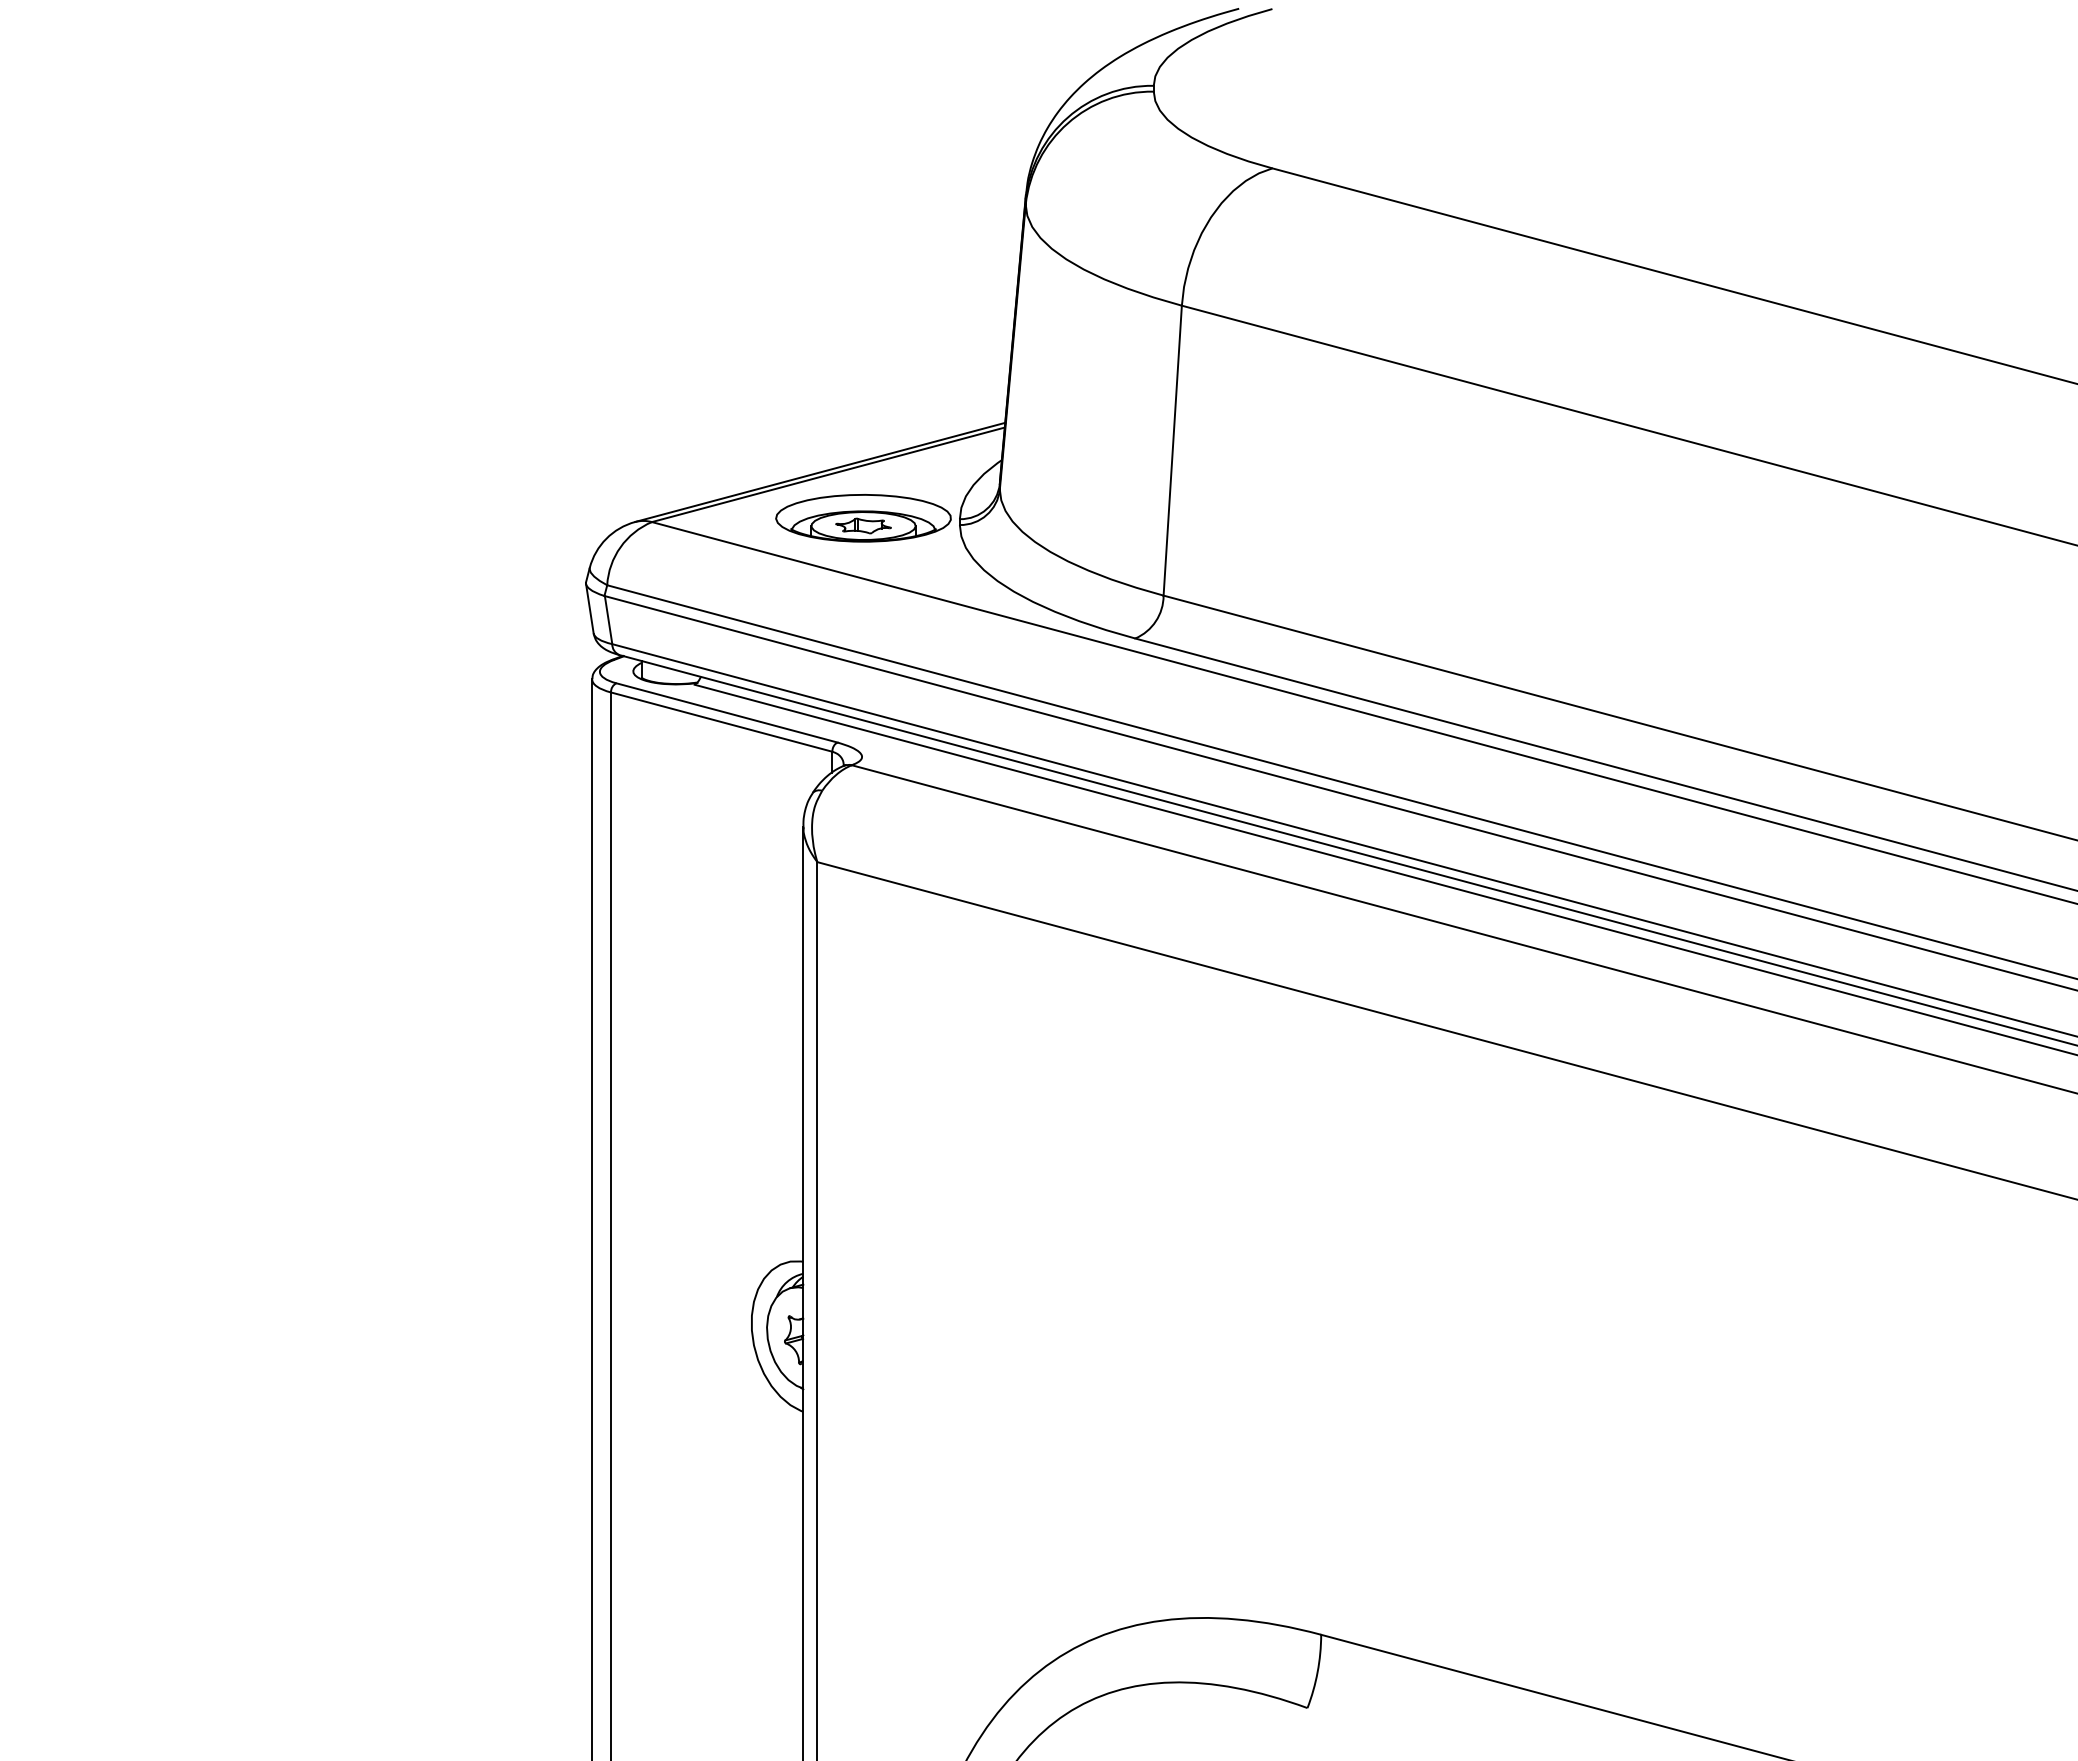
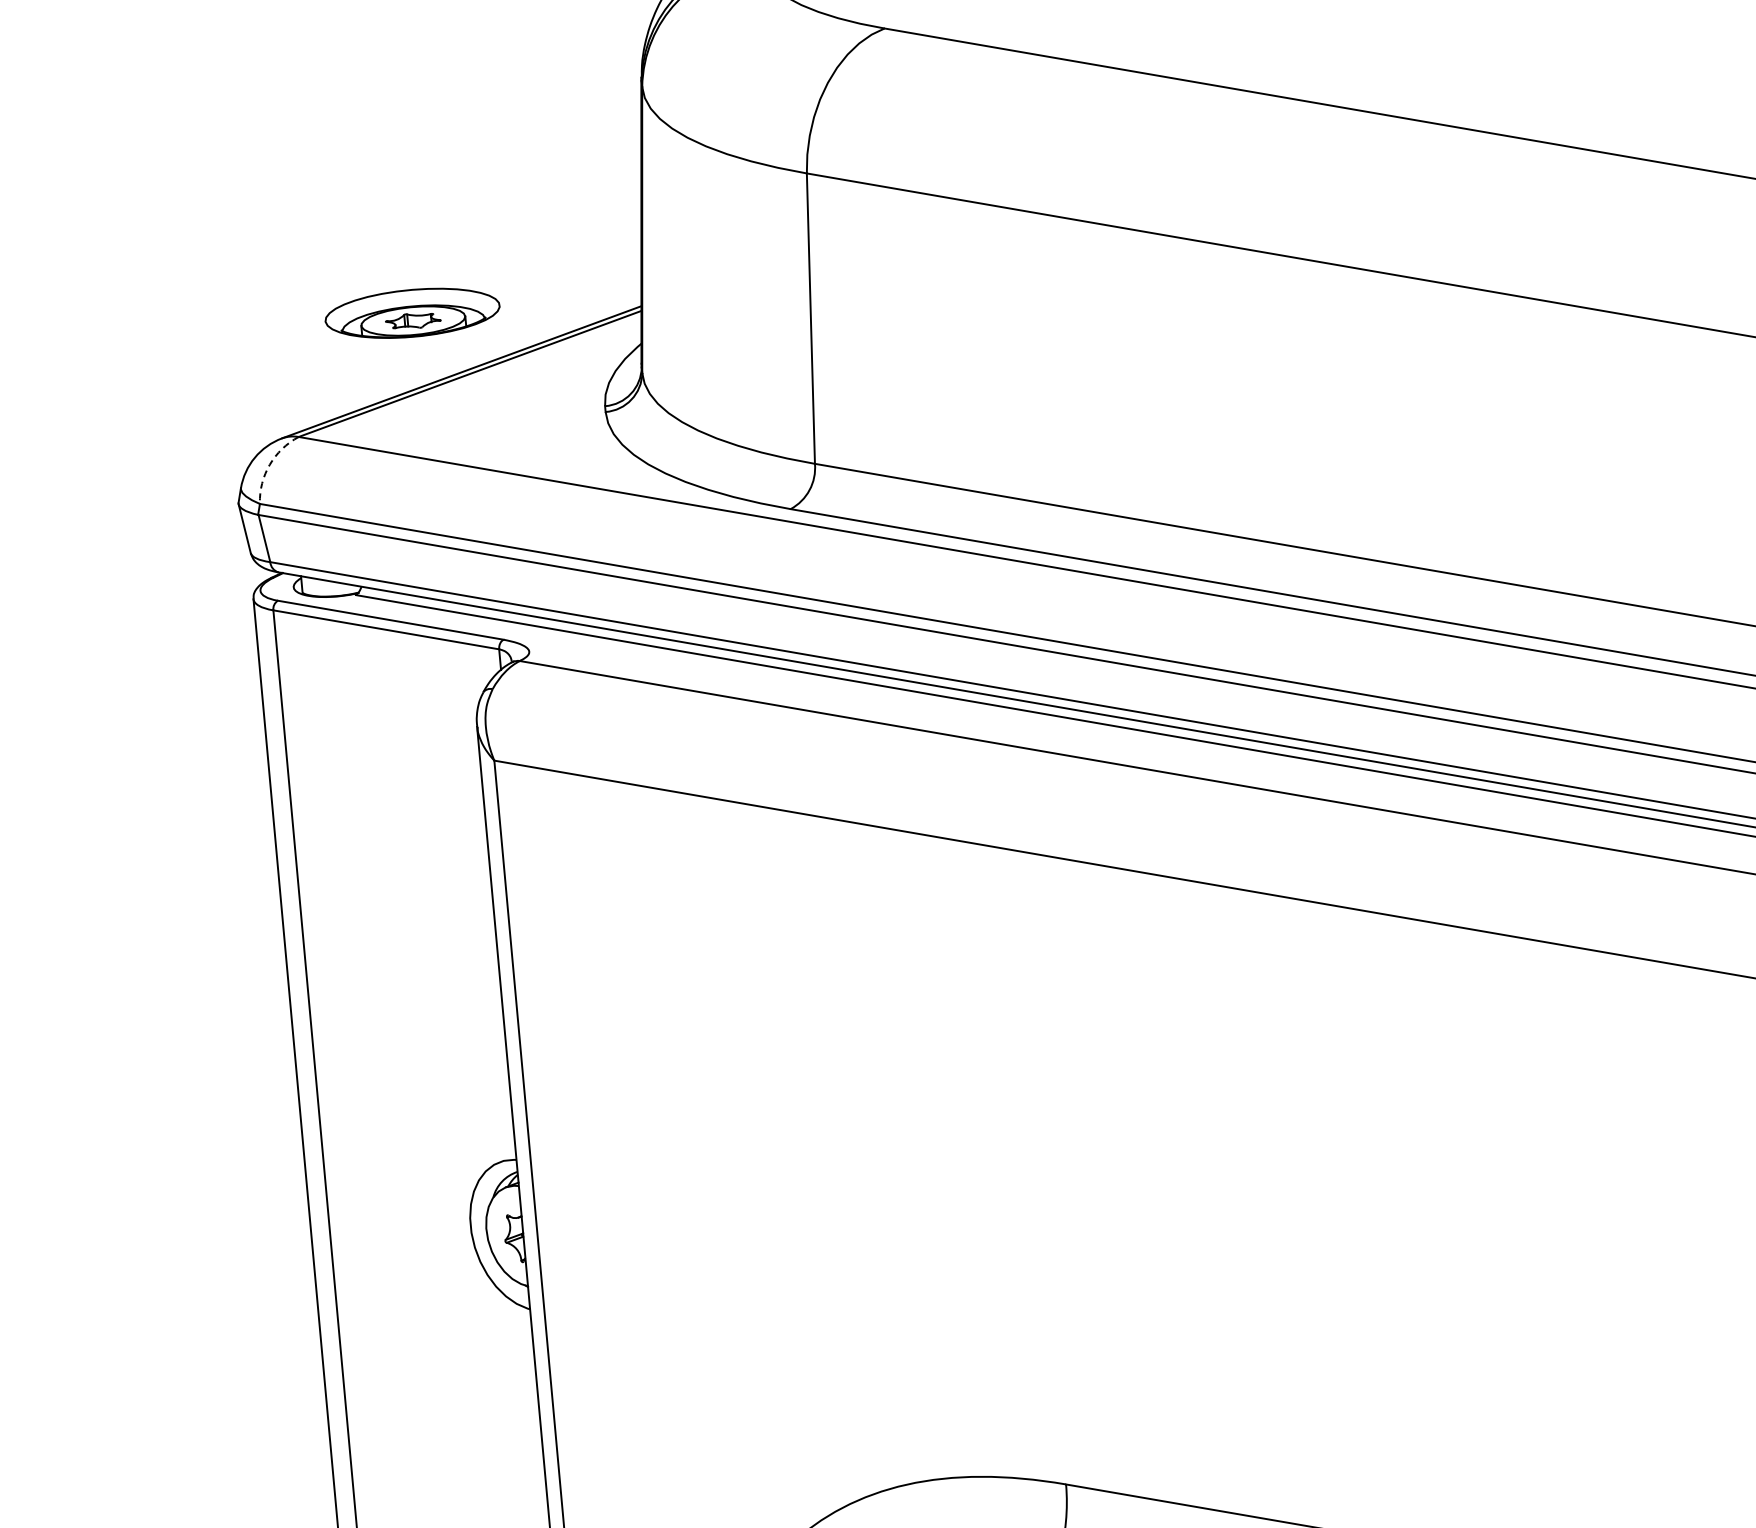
part: (863, 518) -> (412, 313), moved
arc: (620, 547) -> (269, 465), solid -> dashed

